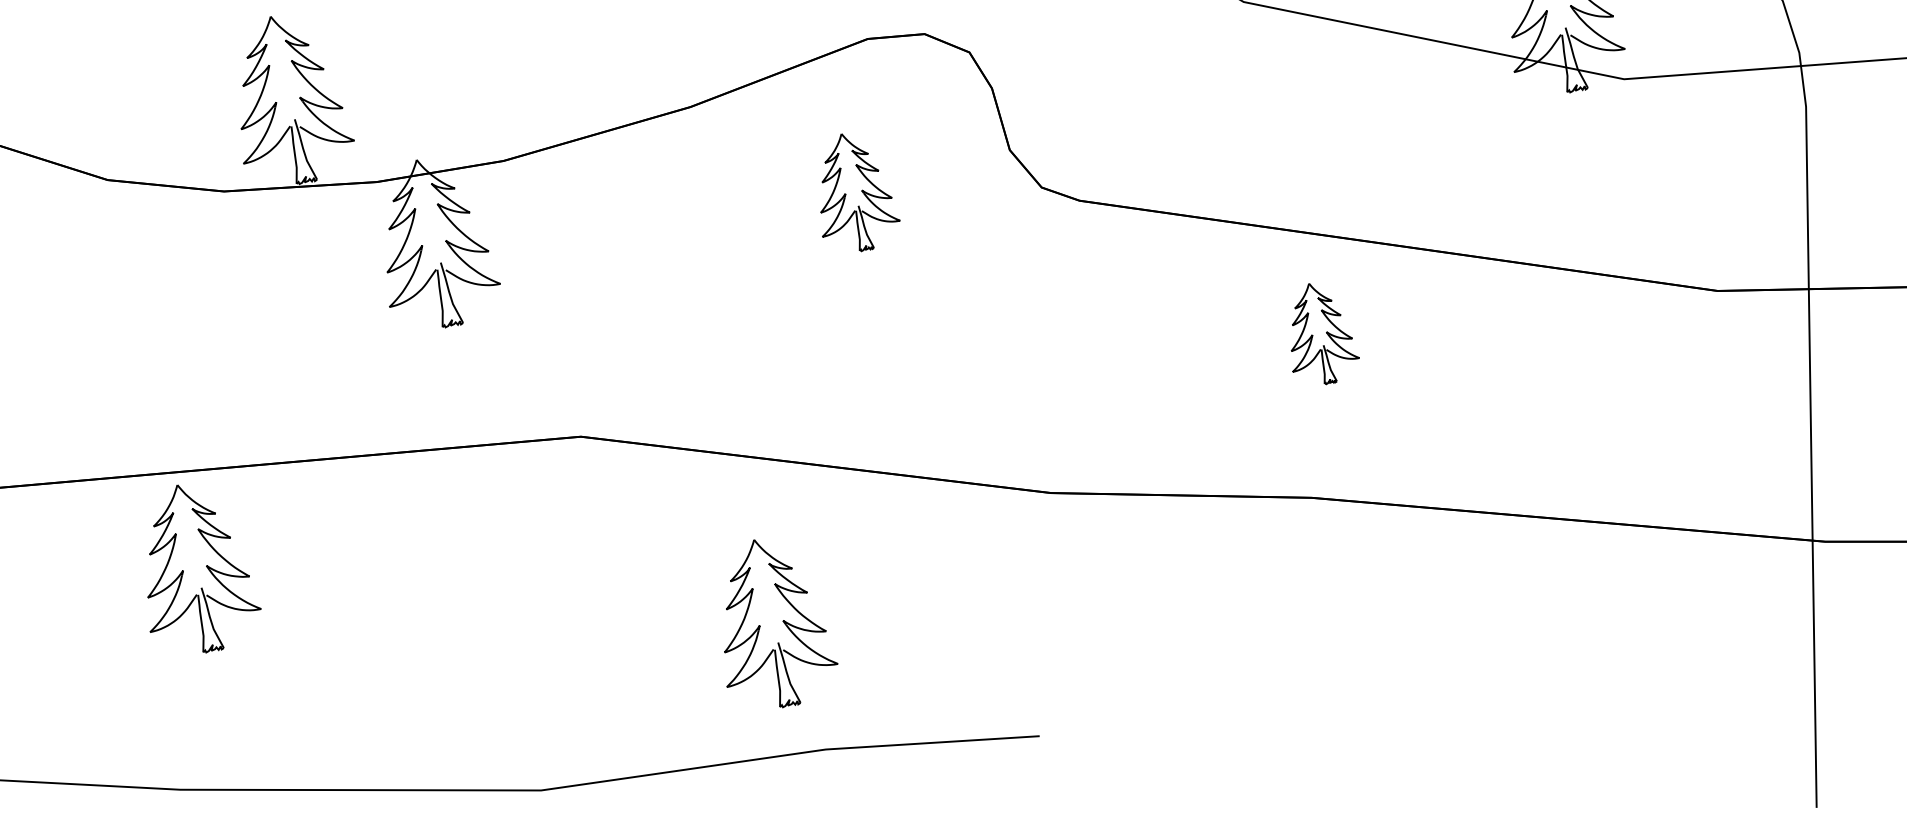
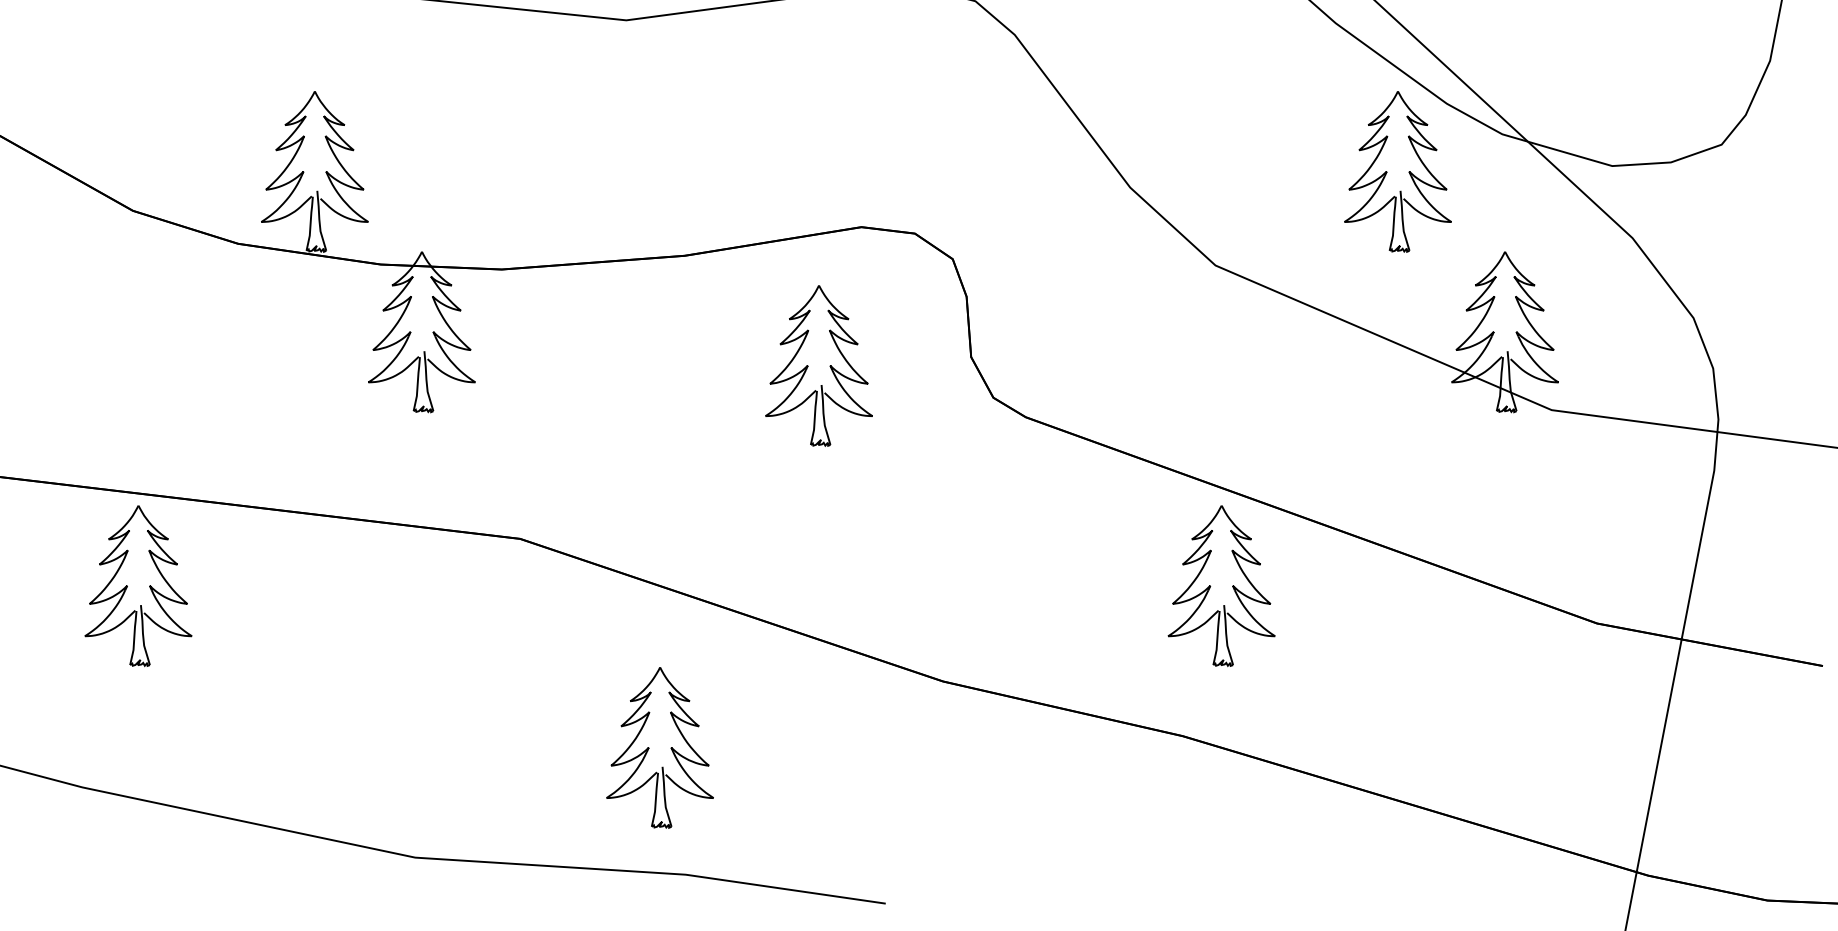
part: (853, 191) -> (818, 365), size x1.43
part: (1319, 334) -> (1221, 586), size x1.67

